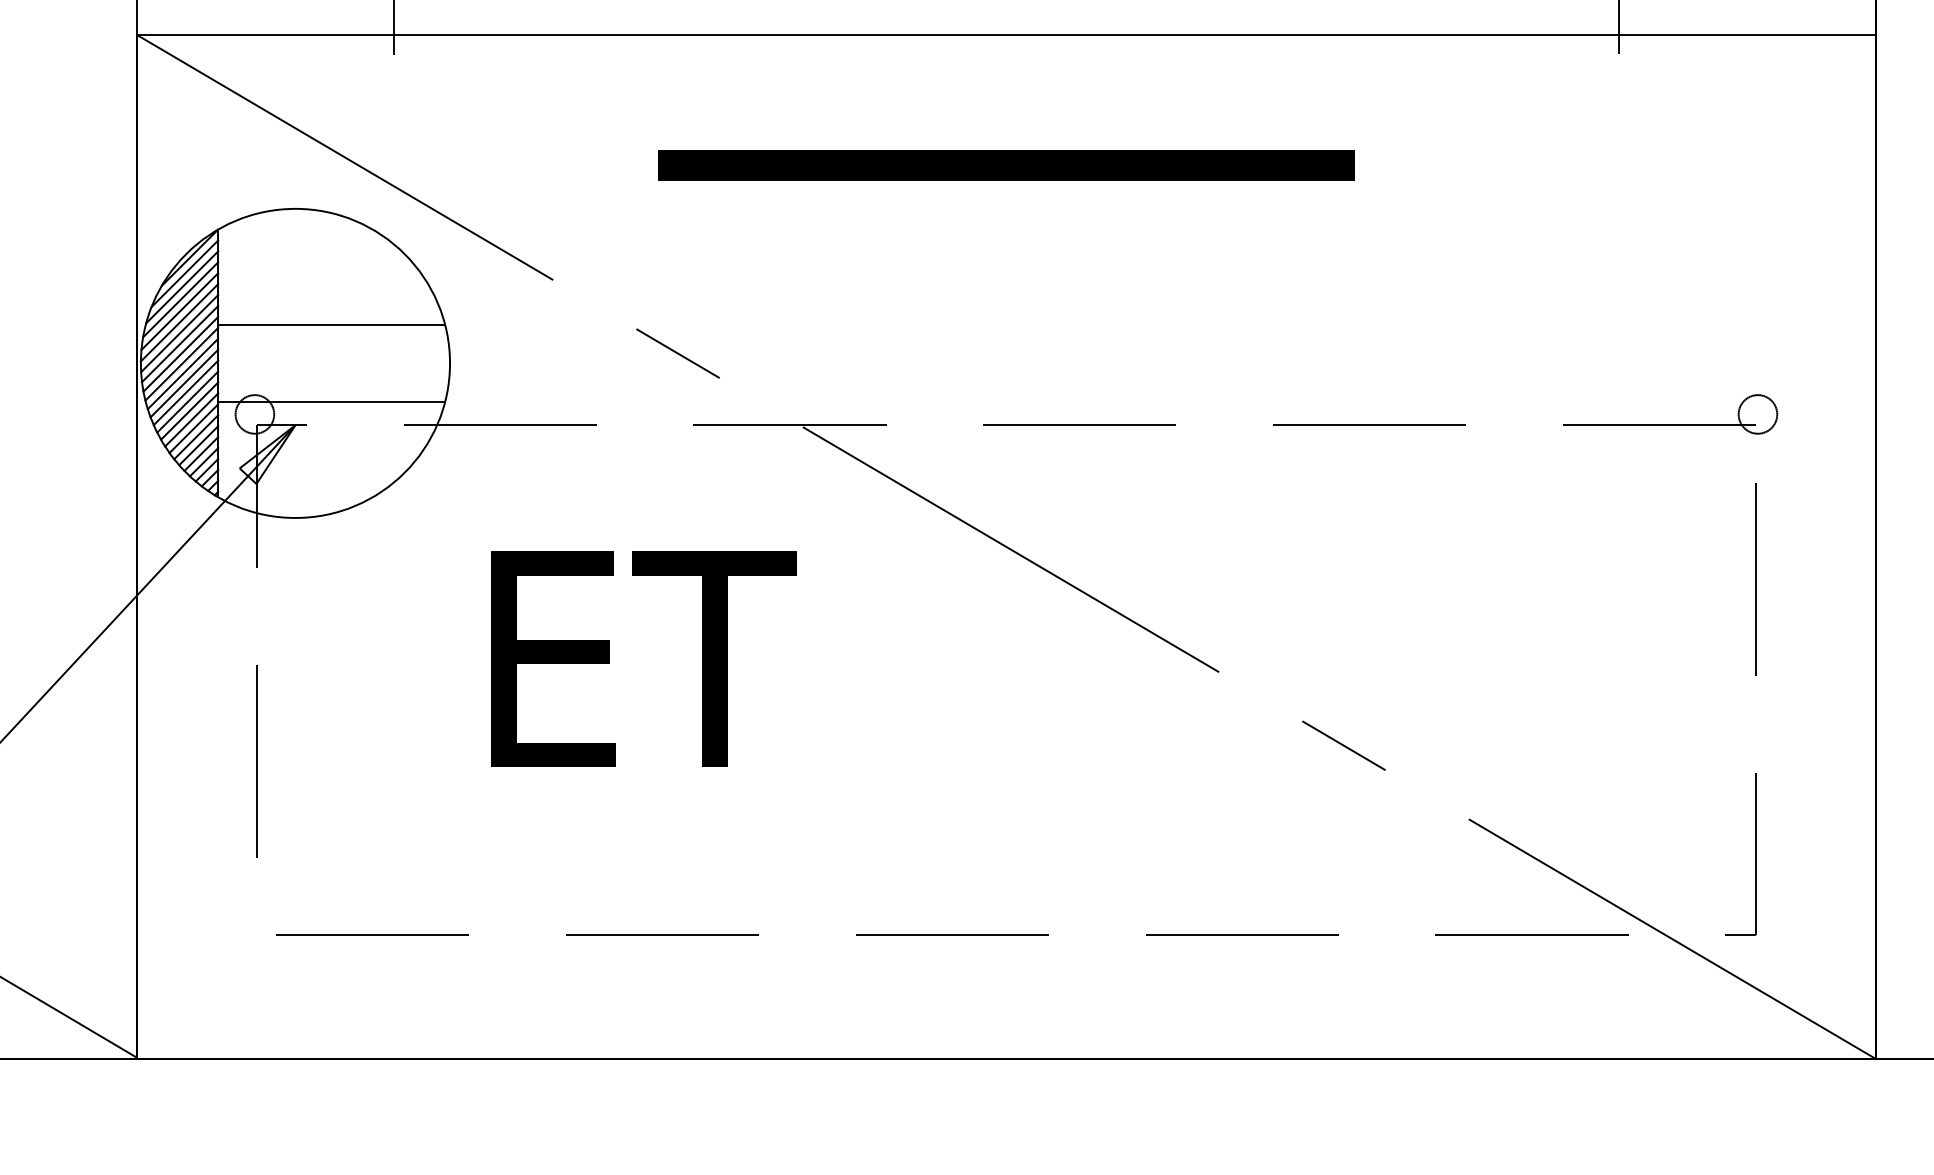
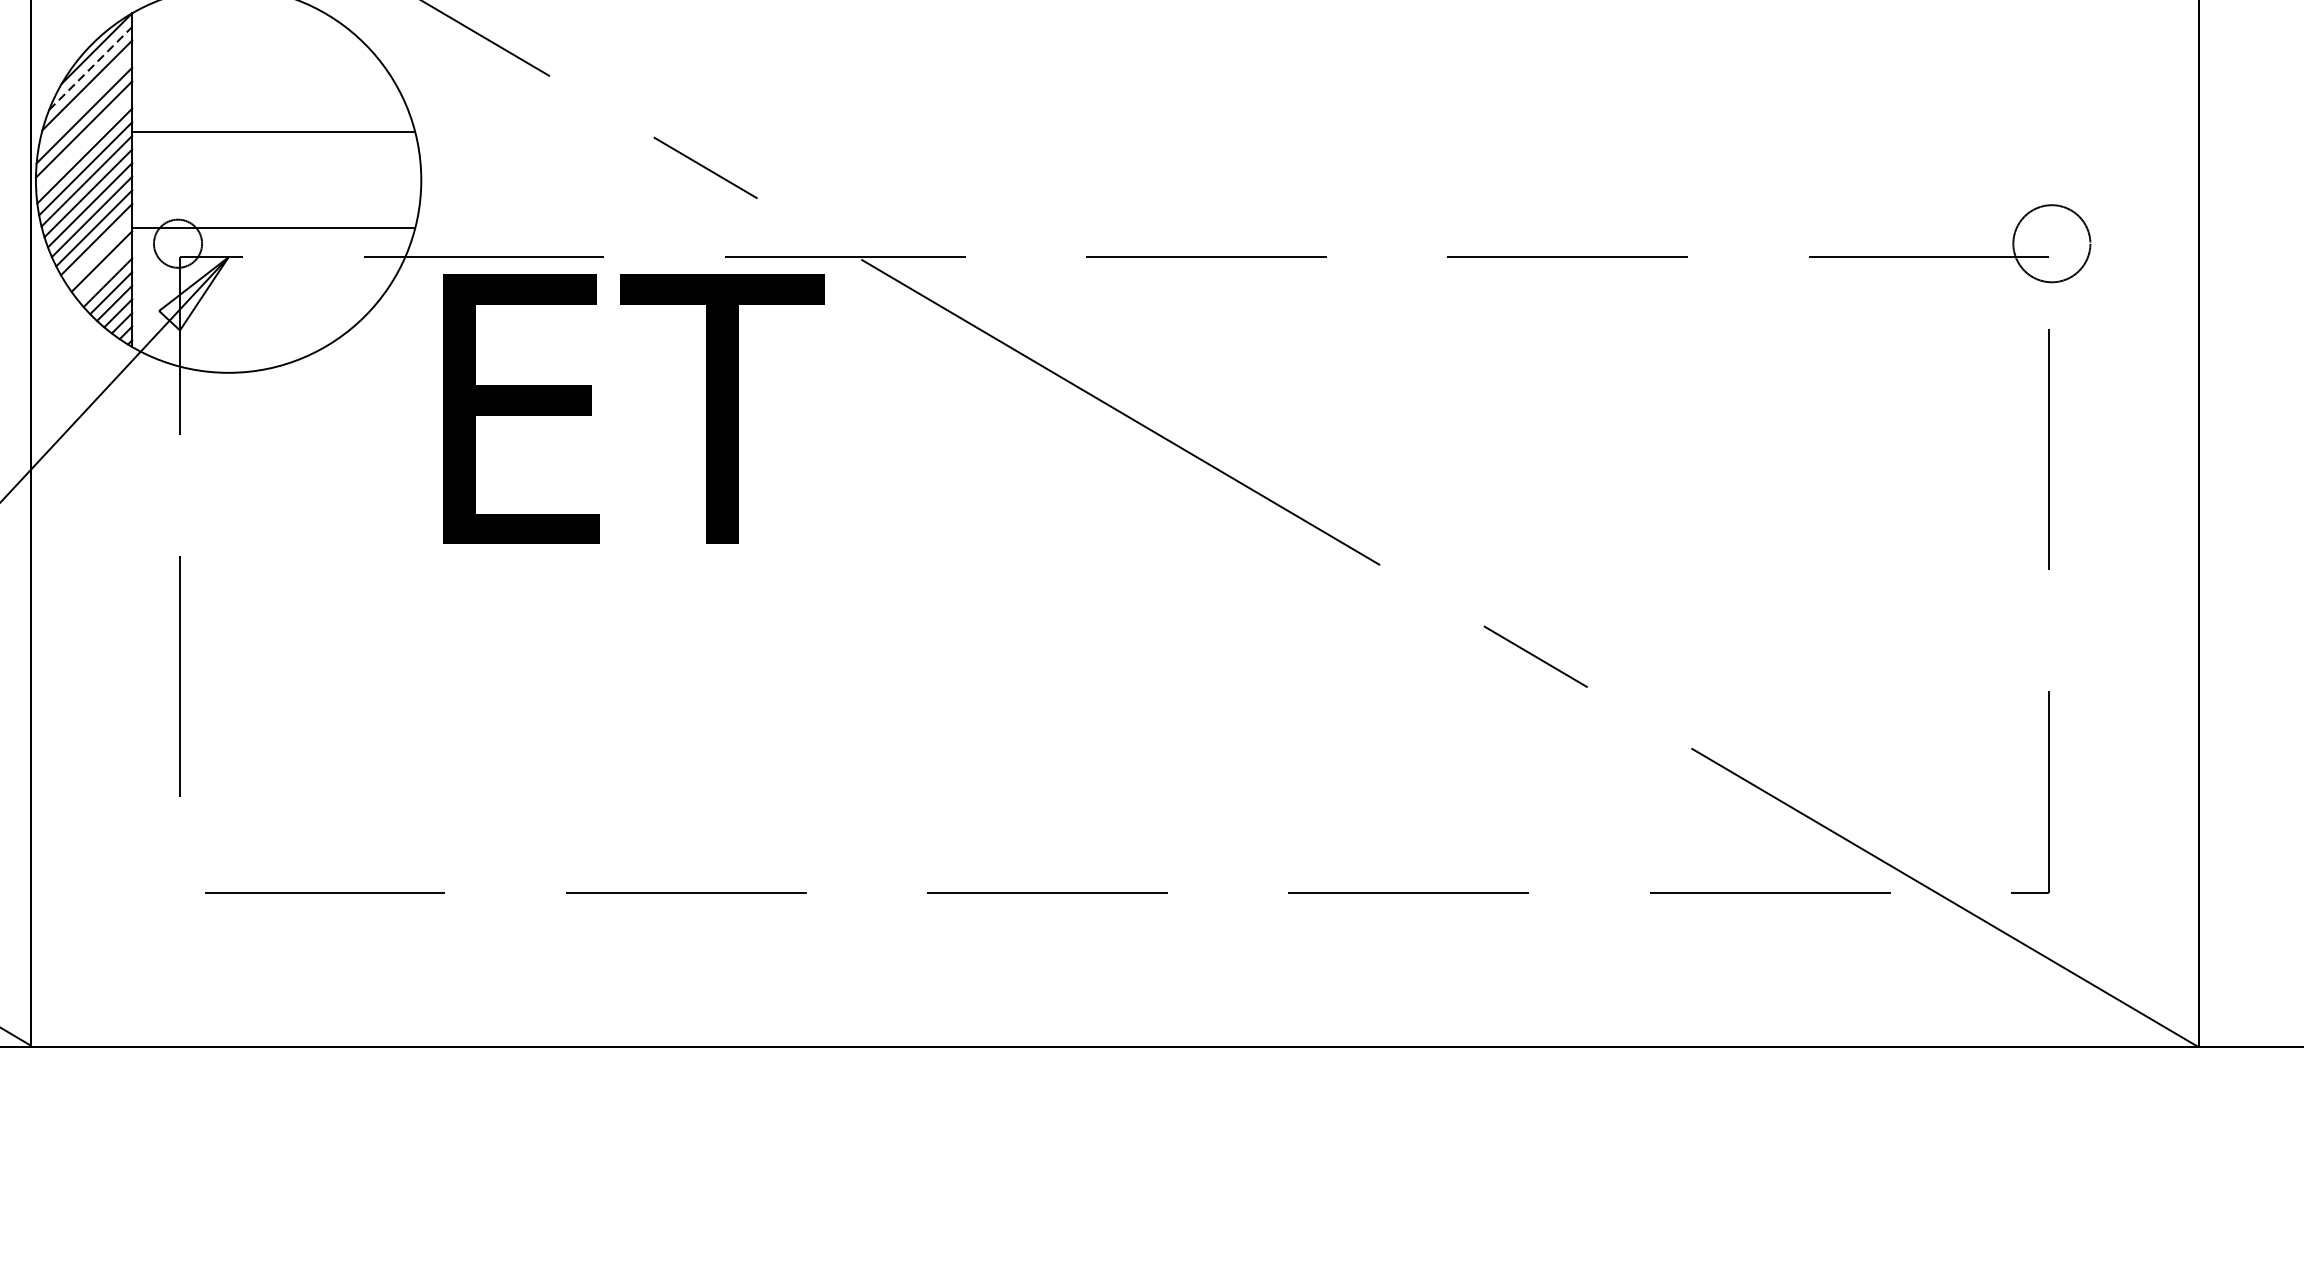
line: (185, 273) -> (91, 68), solid -> dashed
line: (180, 299) -> (85, 100), removed
line: (179, 333) -> (84, 142), removed
circle: (1757, 414) -> (2051, 243), size x1.6
line: (191, 419) -> (98, 250), removed
line: (196, 437) -> (105, 272), removed
text: (643, 658) -> (633, 408), moved

